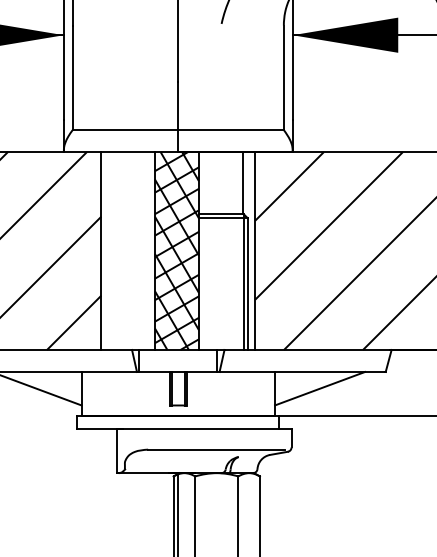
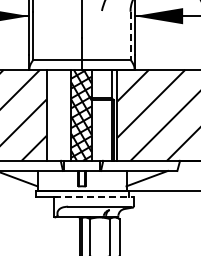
line: (283, 77) -> (130, 35), solid -> dashed
line: (205, 429) -> (94, 197), solid -> dashed

